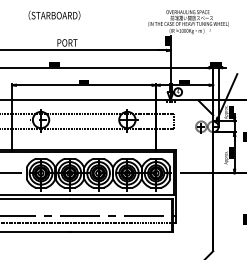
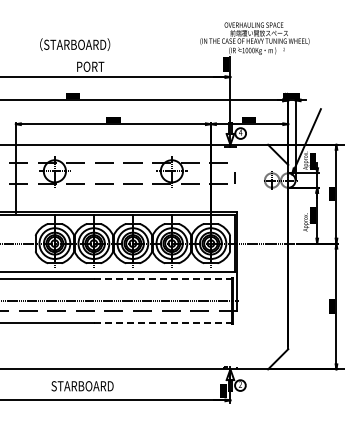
text: (54, 15) -> (75, 44), moved
line: (120, 199) -> (162, 278), solid -> dashed
line: (121, 232) -> (163, 323), solid -> dashed

